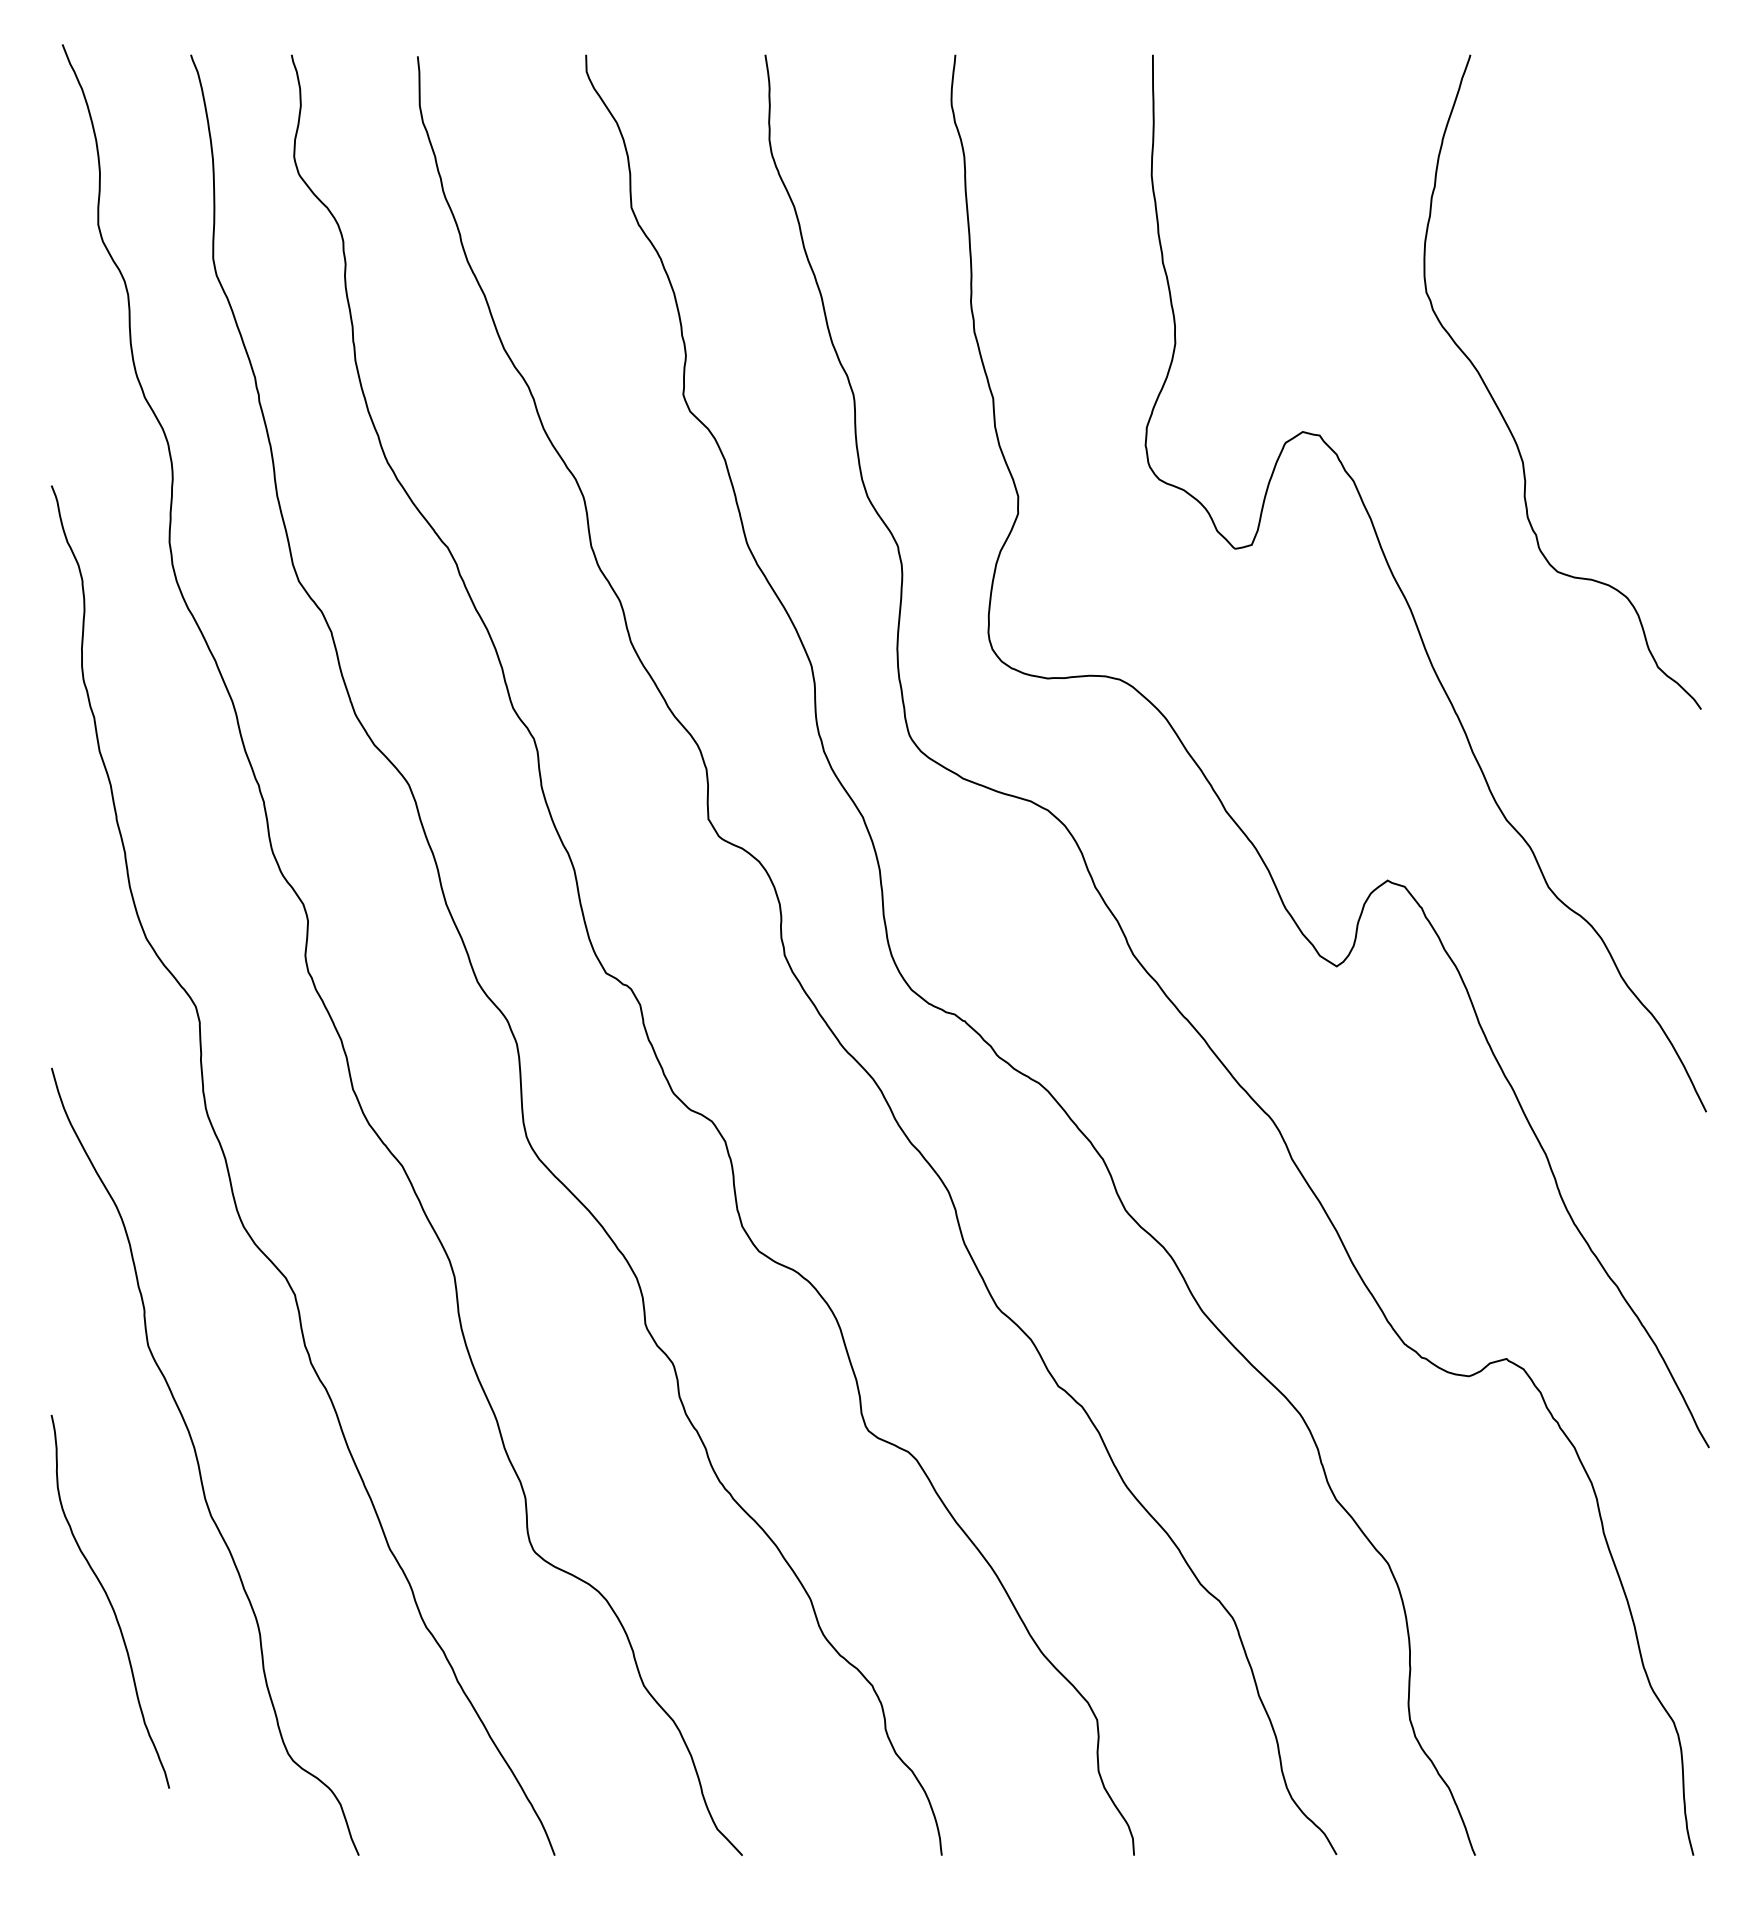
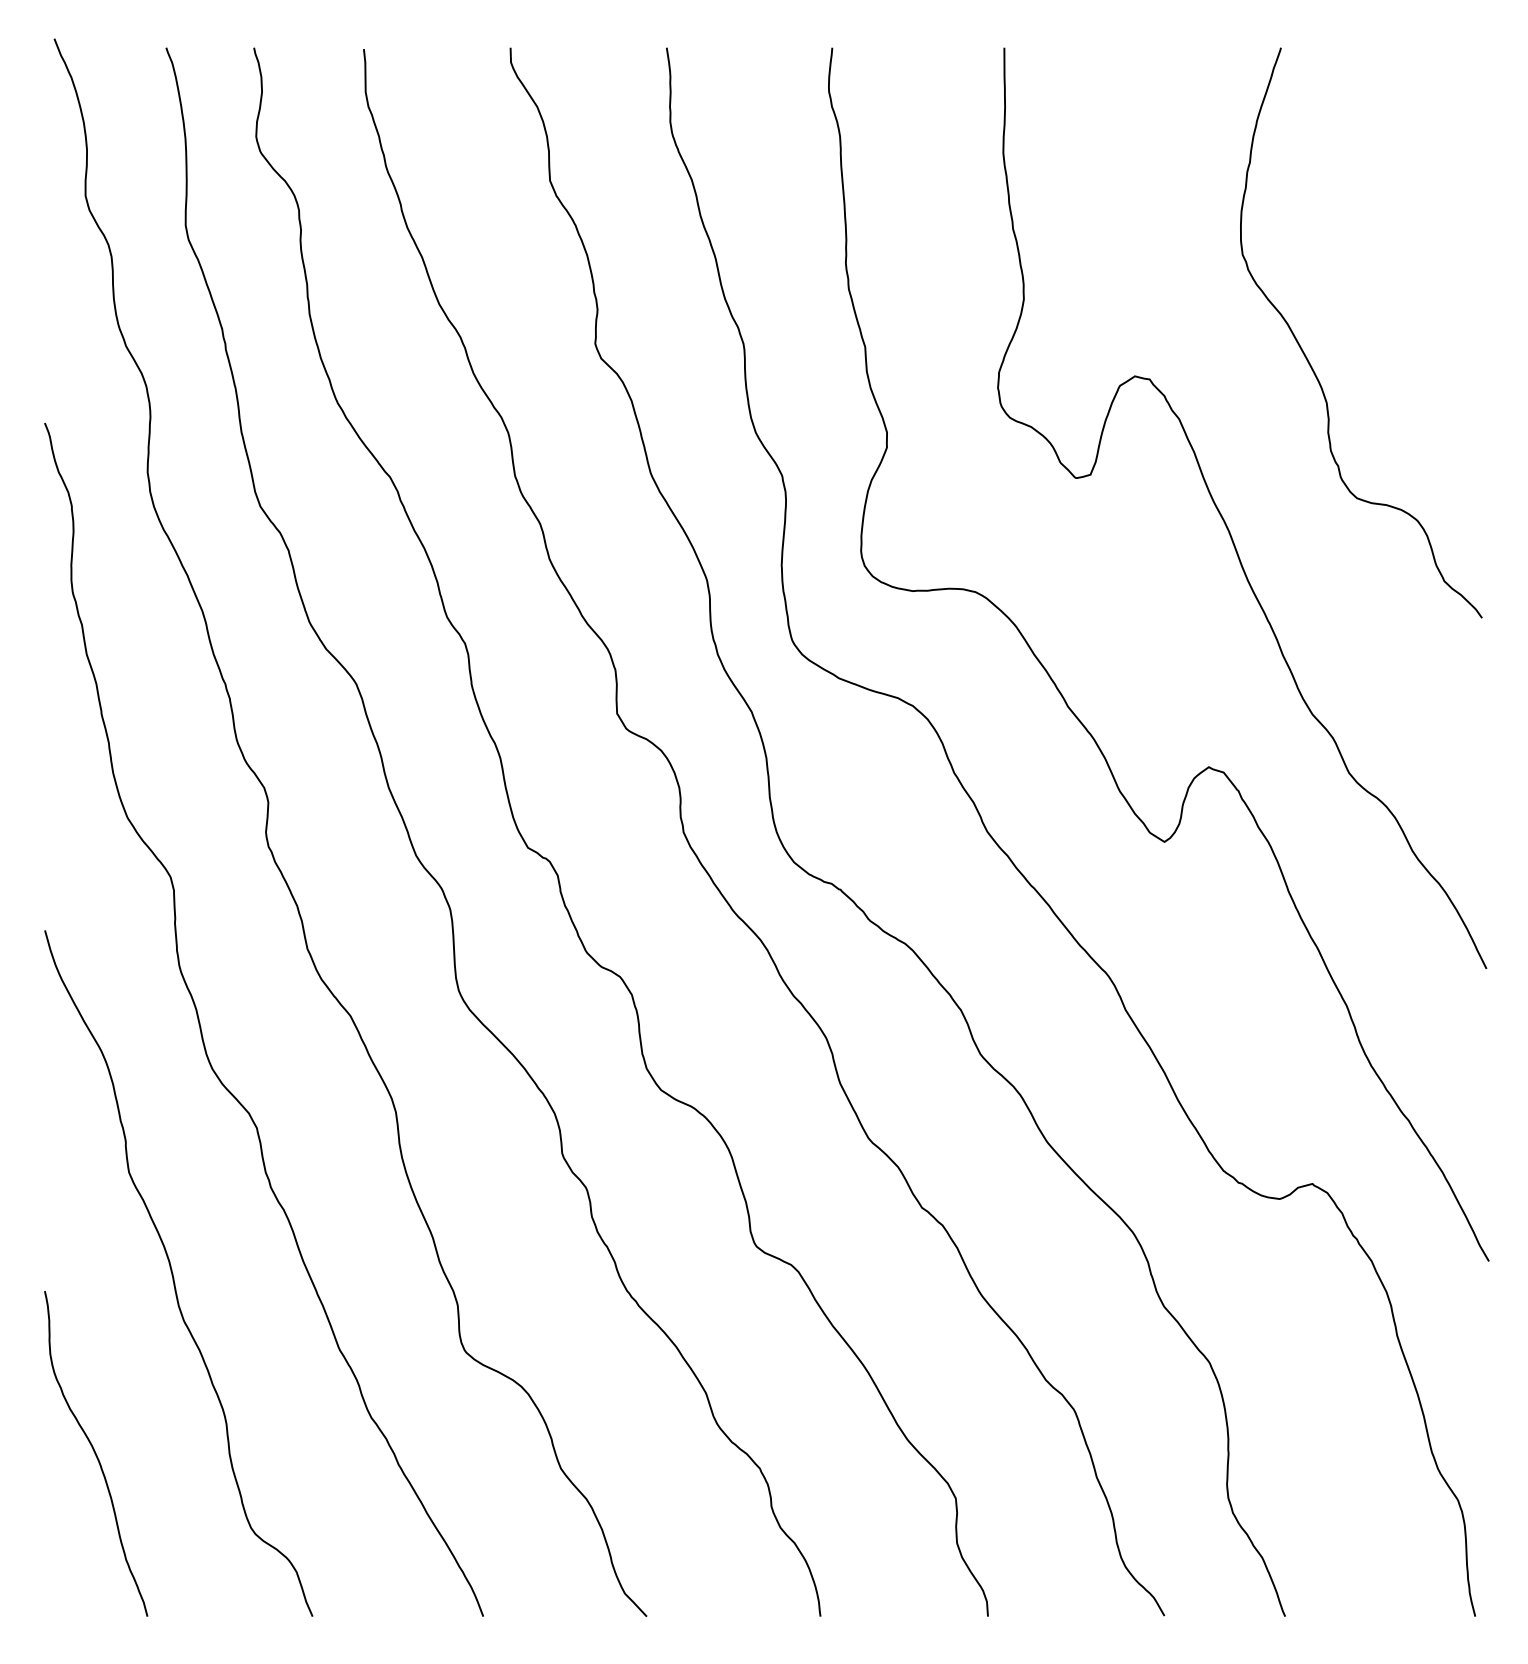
curve: (110, 1601) -> (96, 1453), moved

